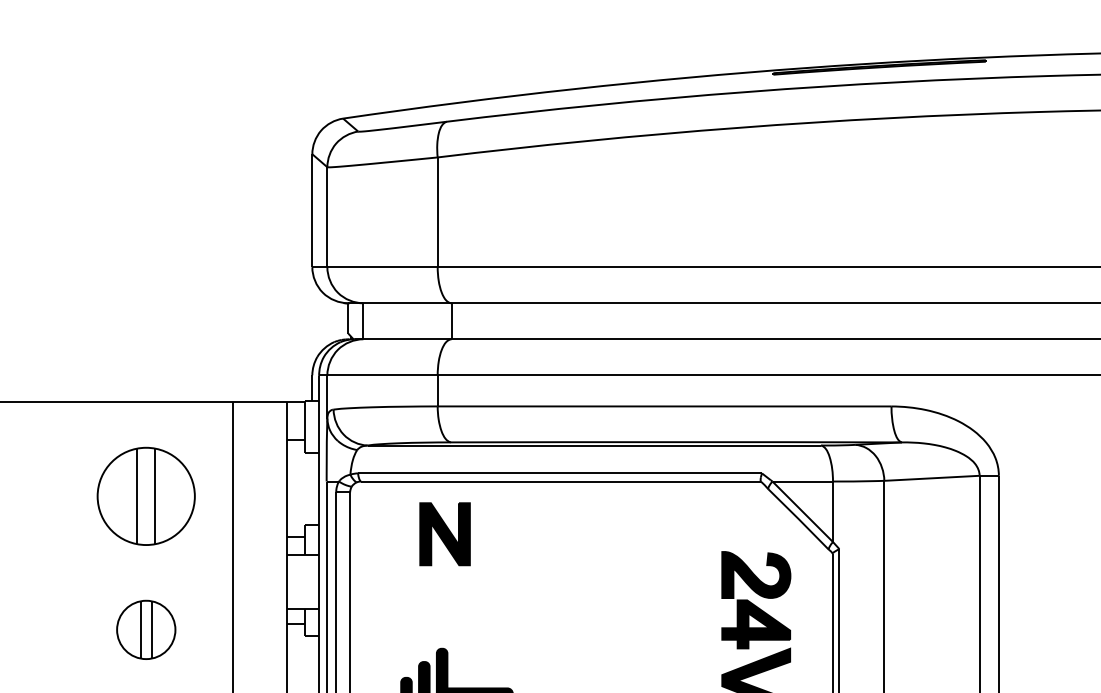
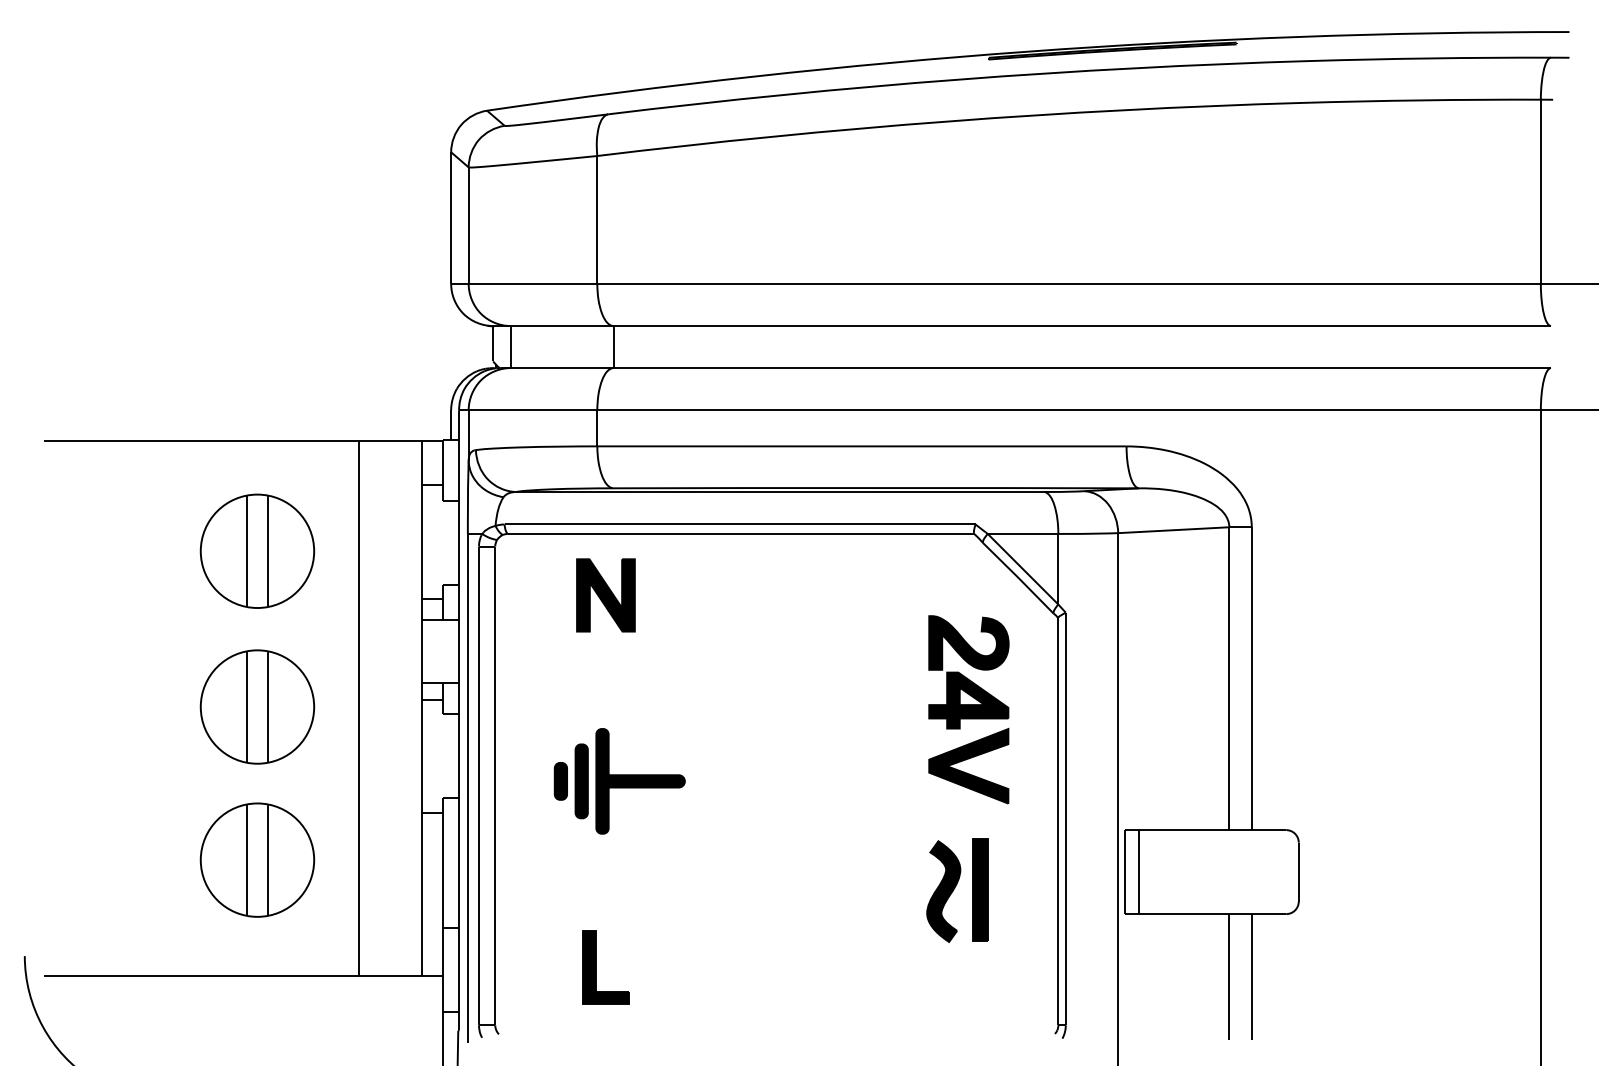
part: (146, 629) -> (257, 706), size x1.67

